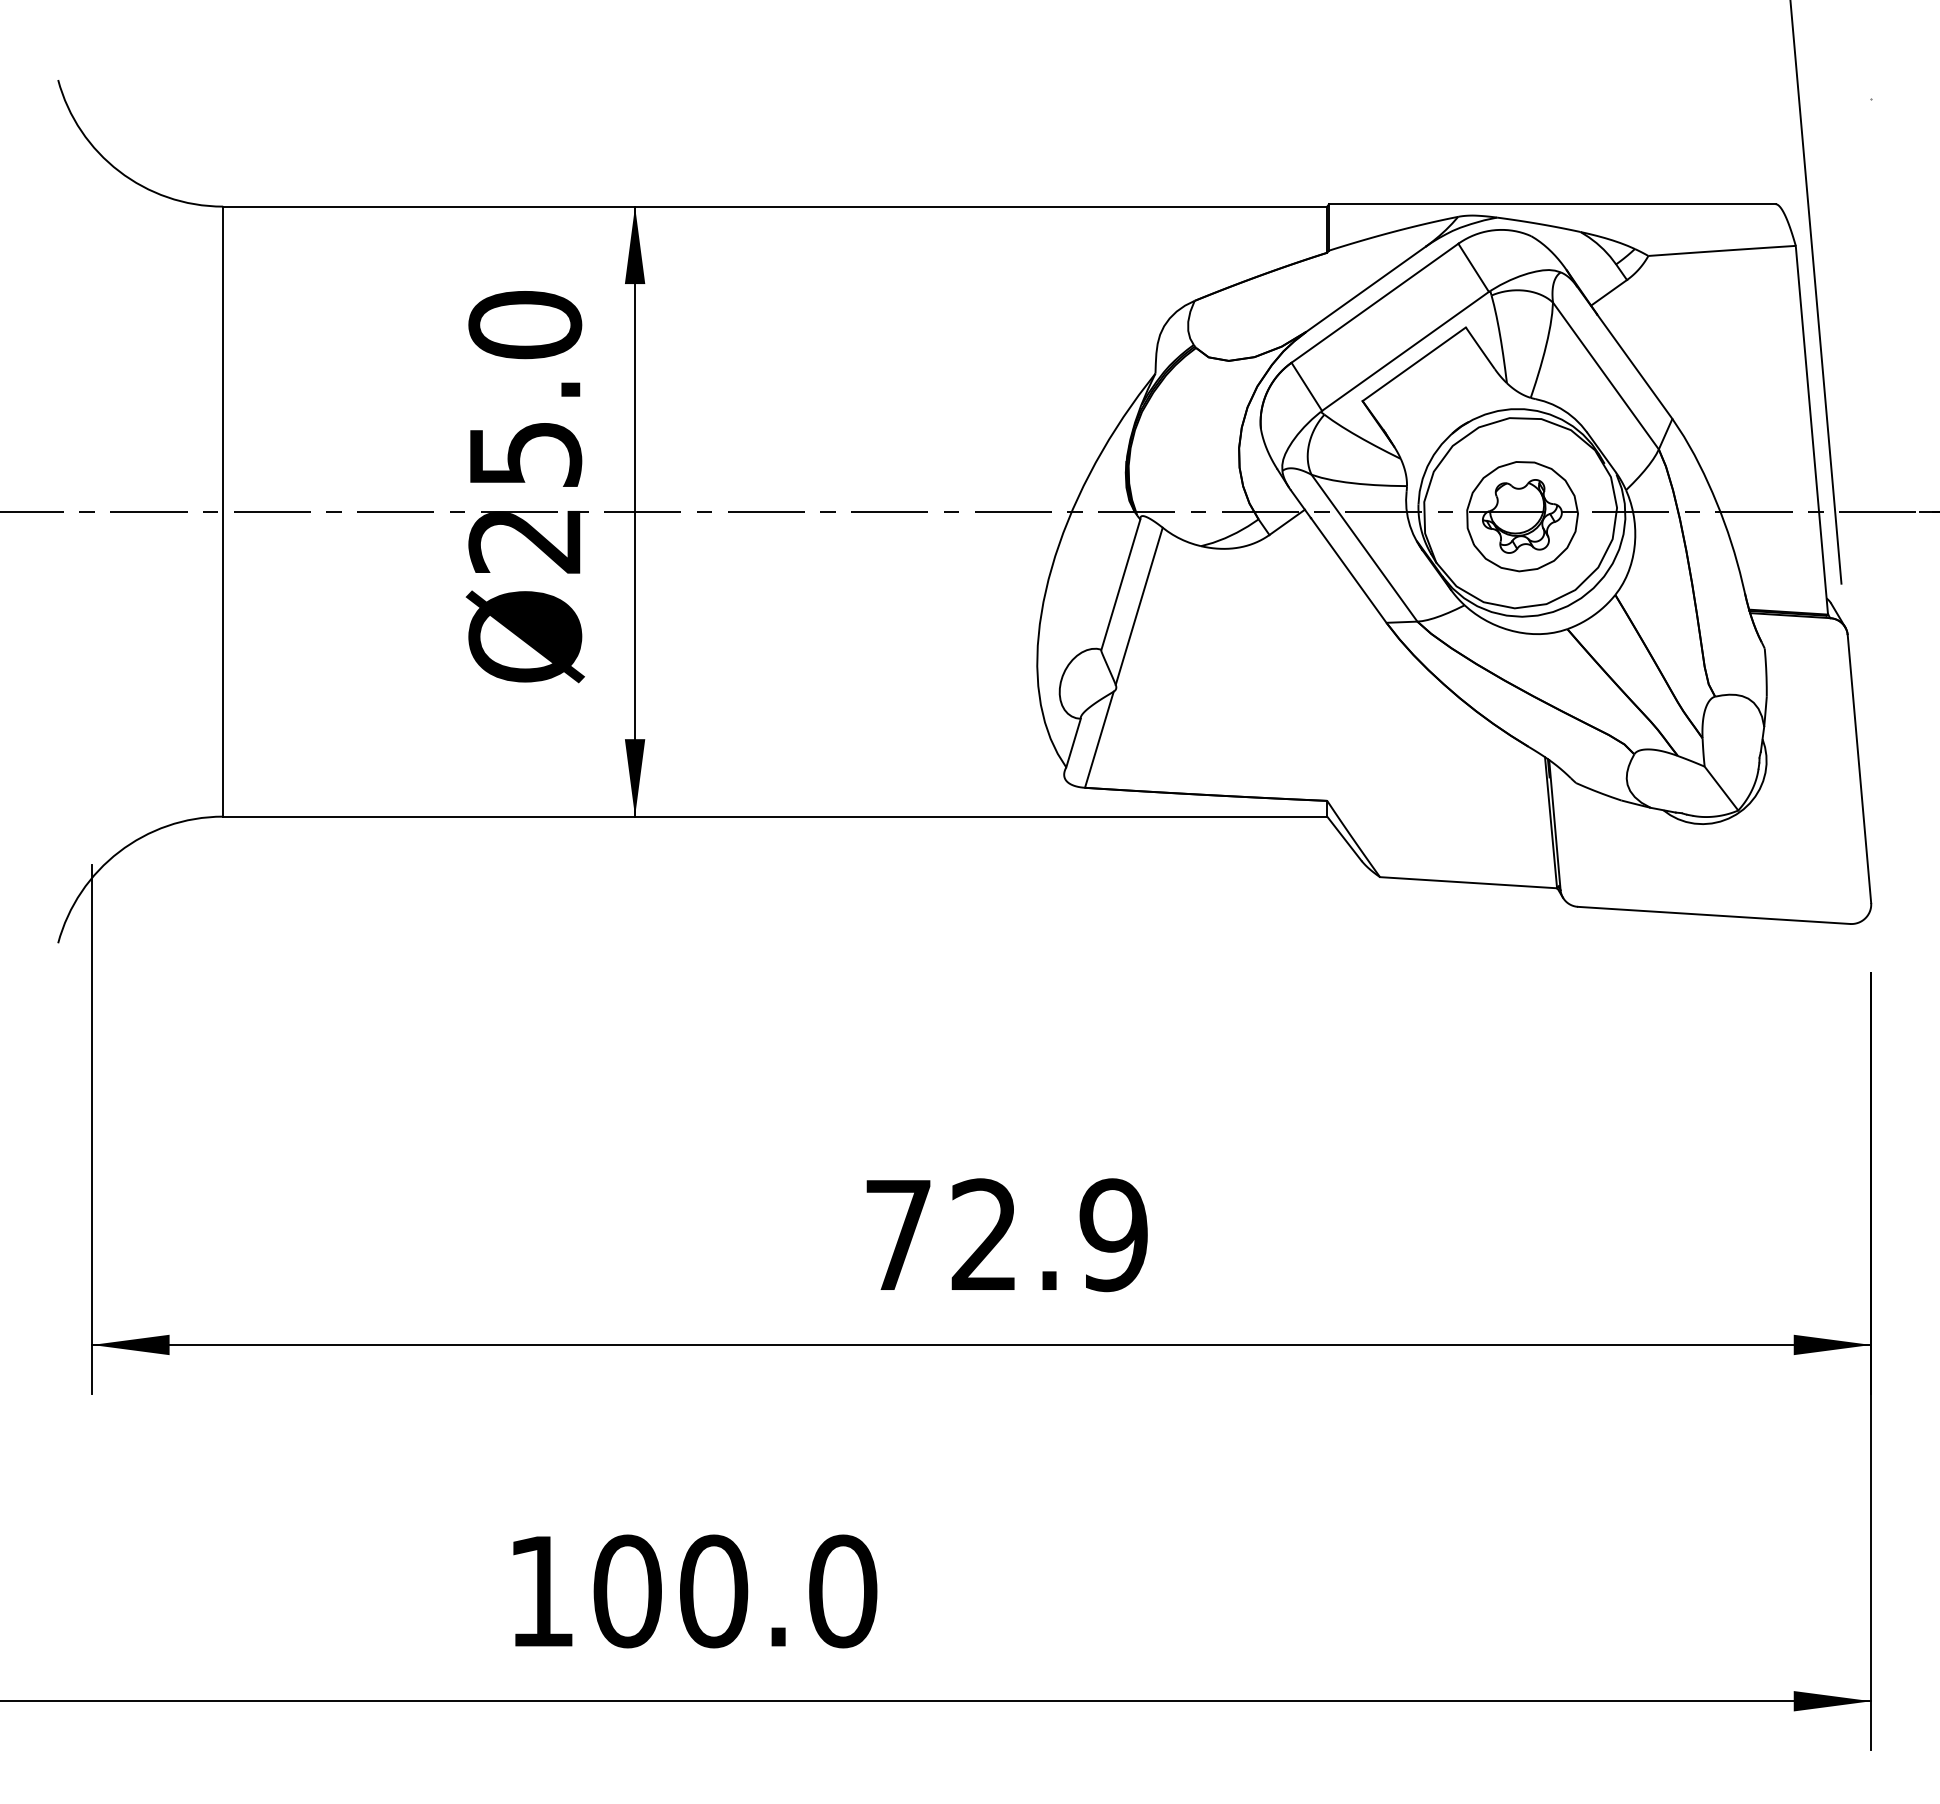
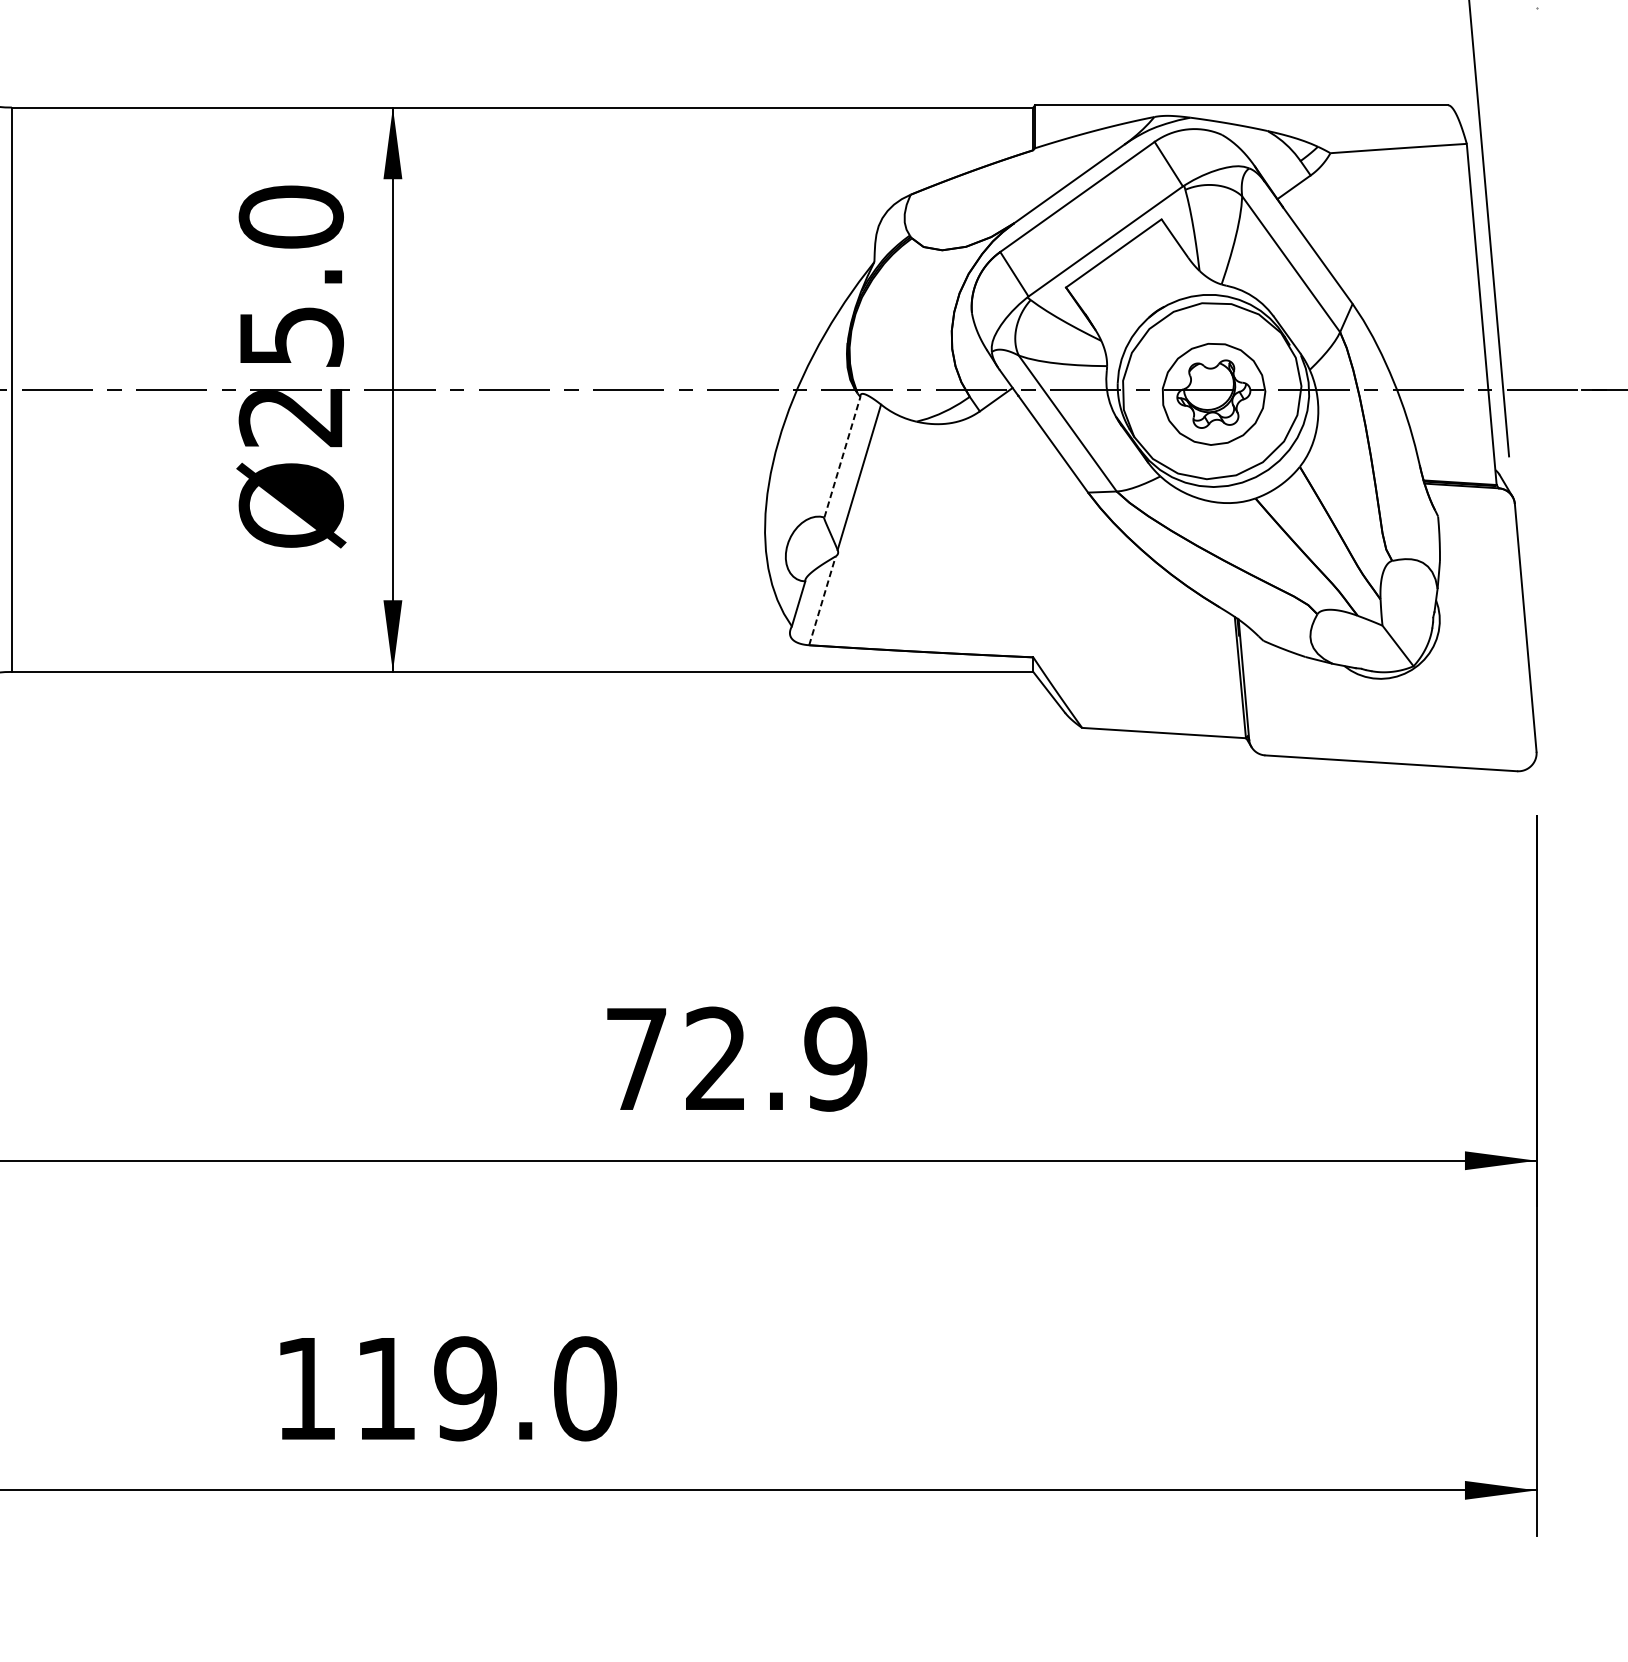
line: (1120, 584) -> (842, 457), solid -> dashed
line: (1099, 739) -> (822, 600), solid -> dashed
text: (670, 1591) -> (425, 1388), 100.0 -> 119.0

